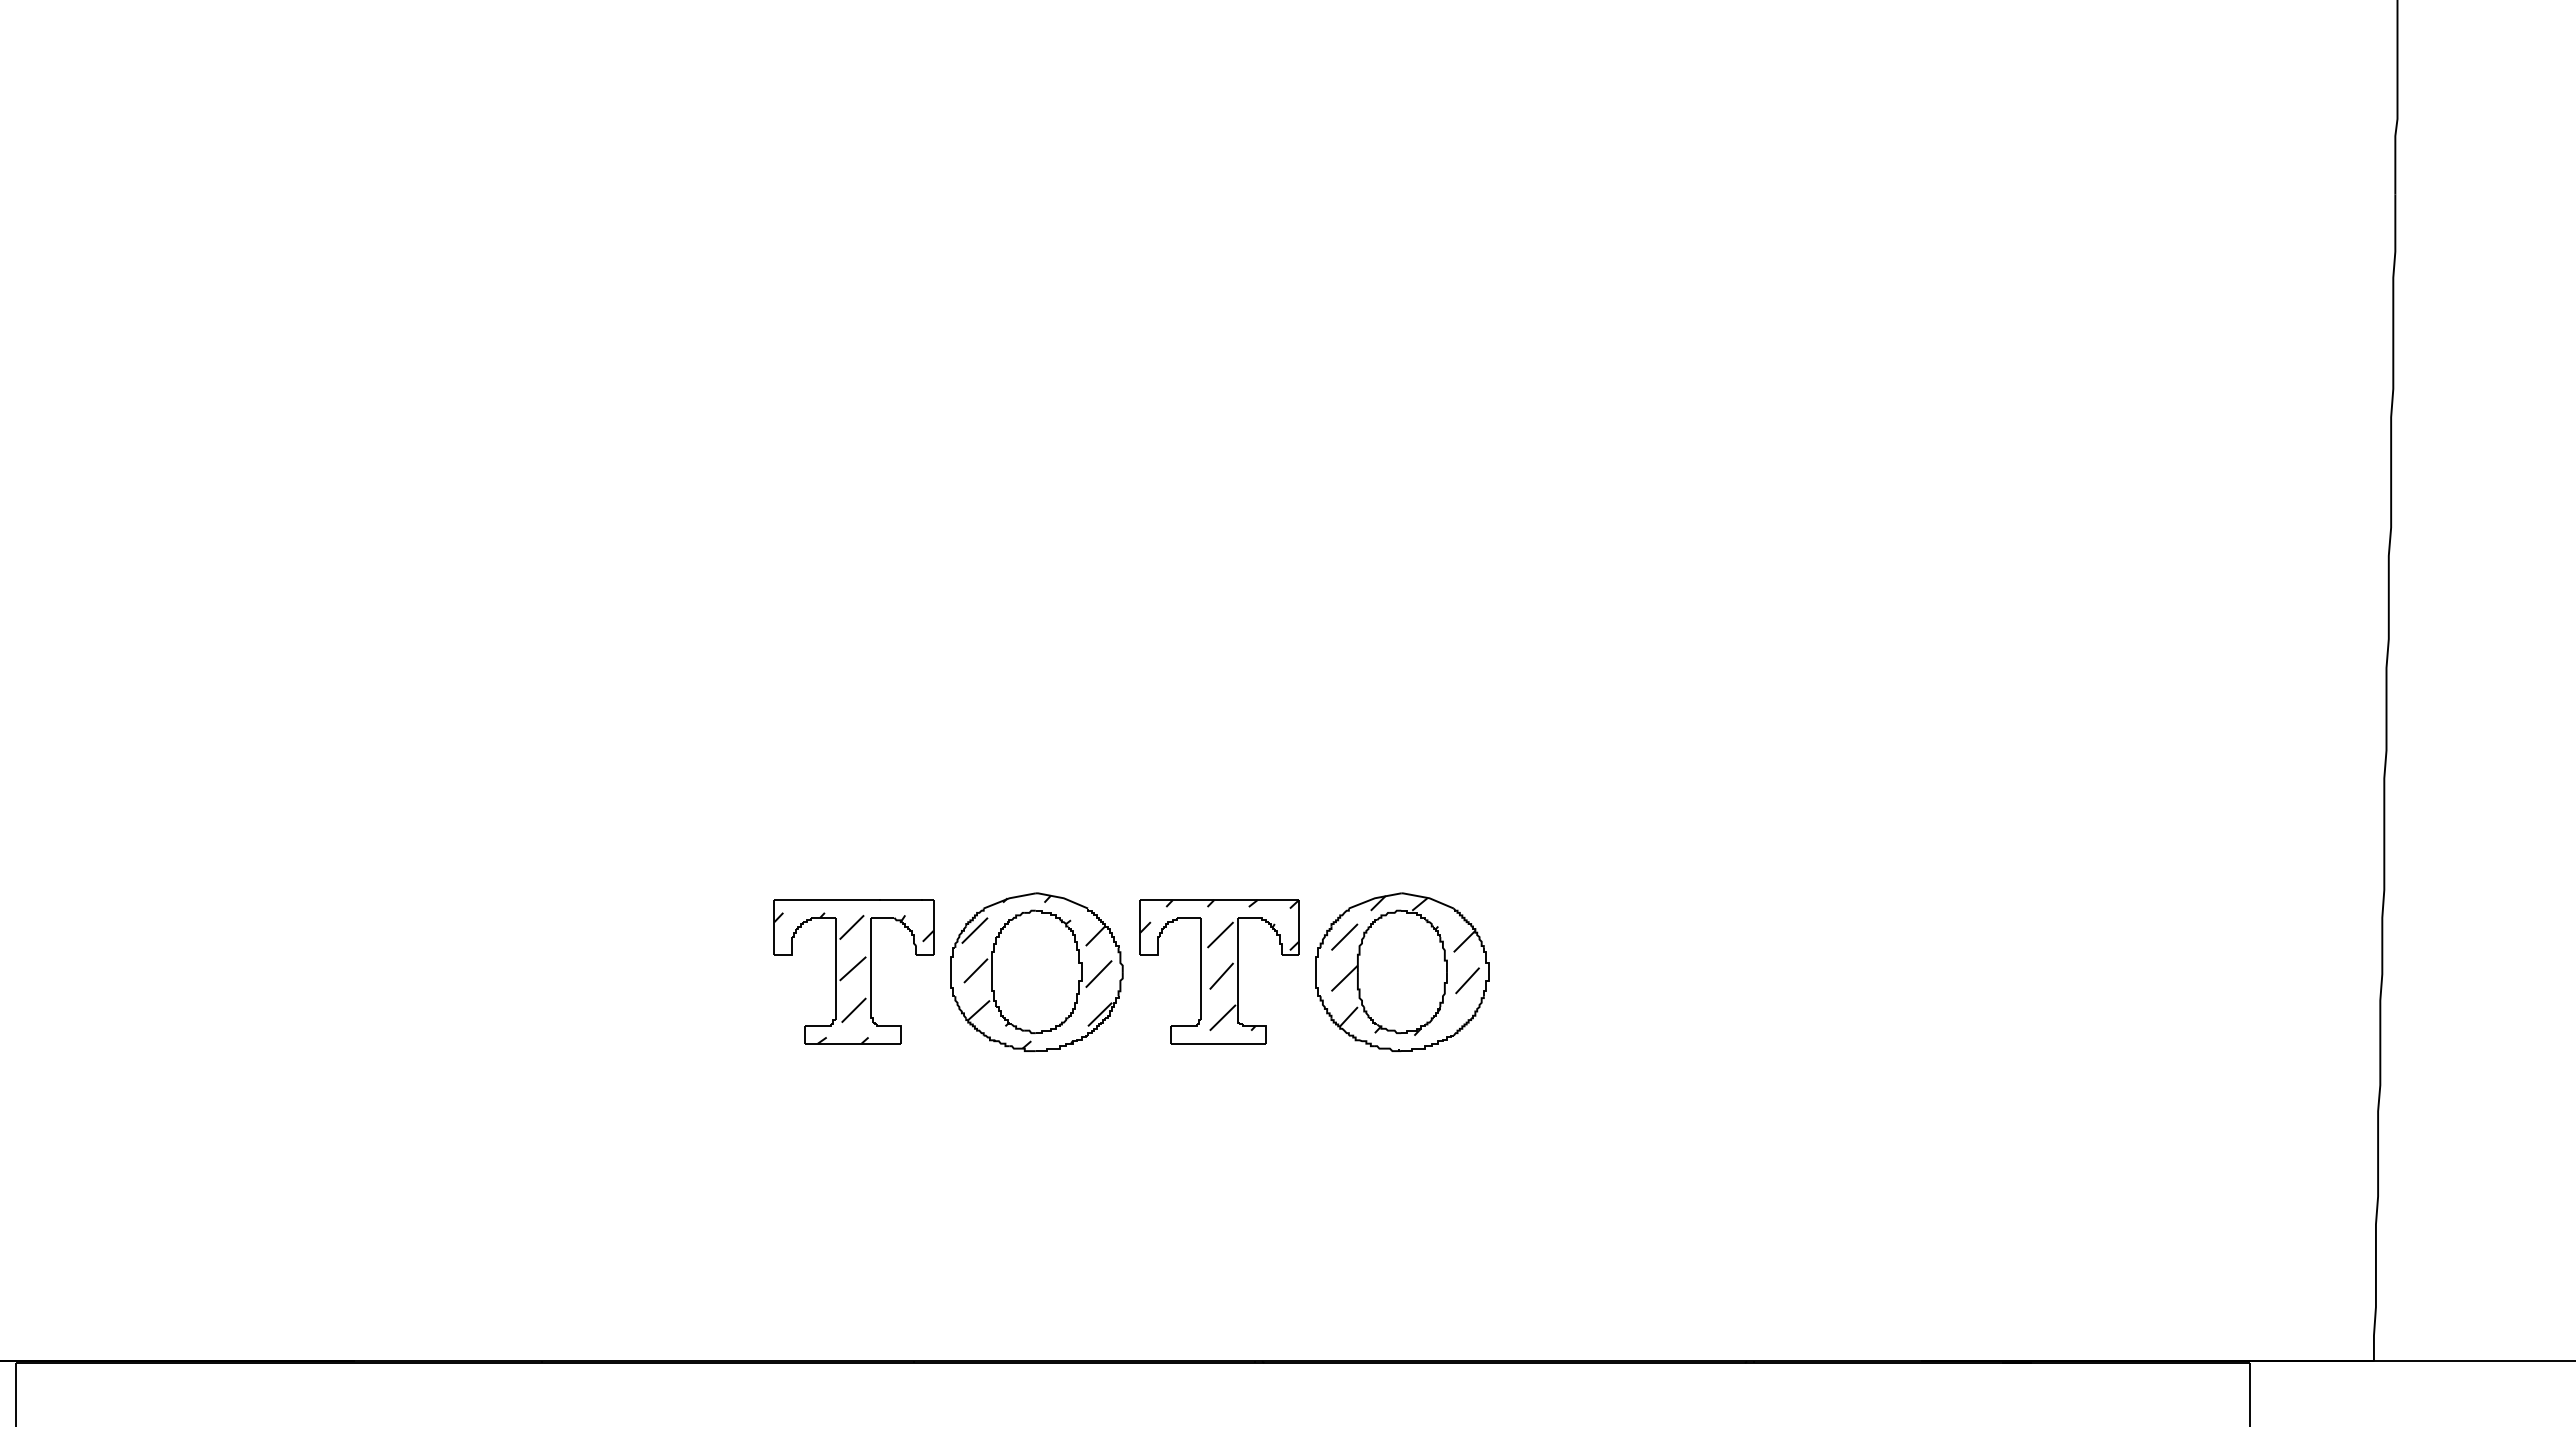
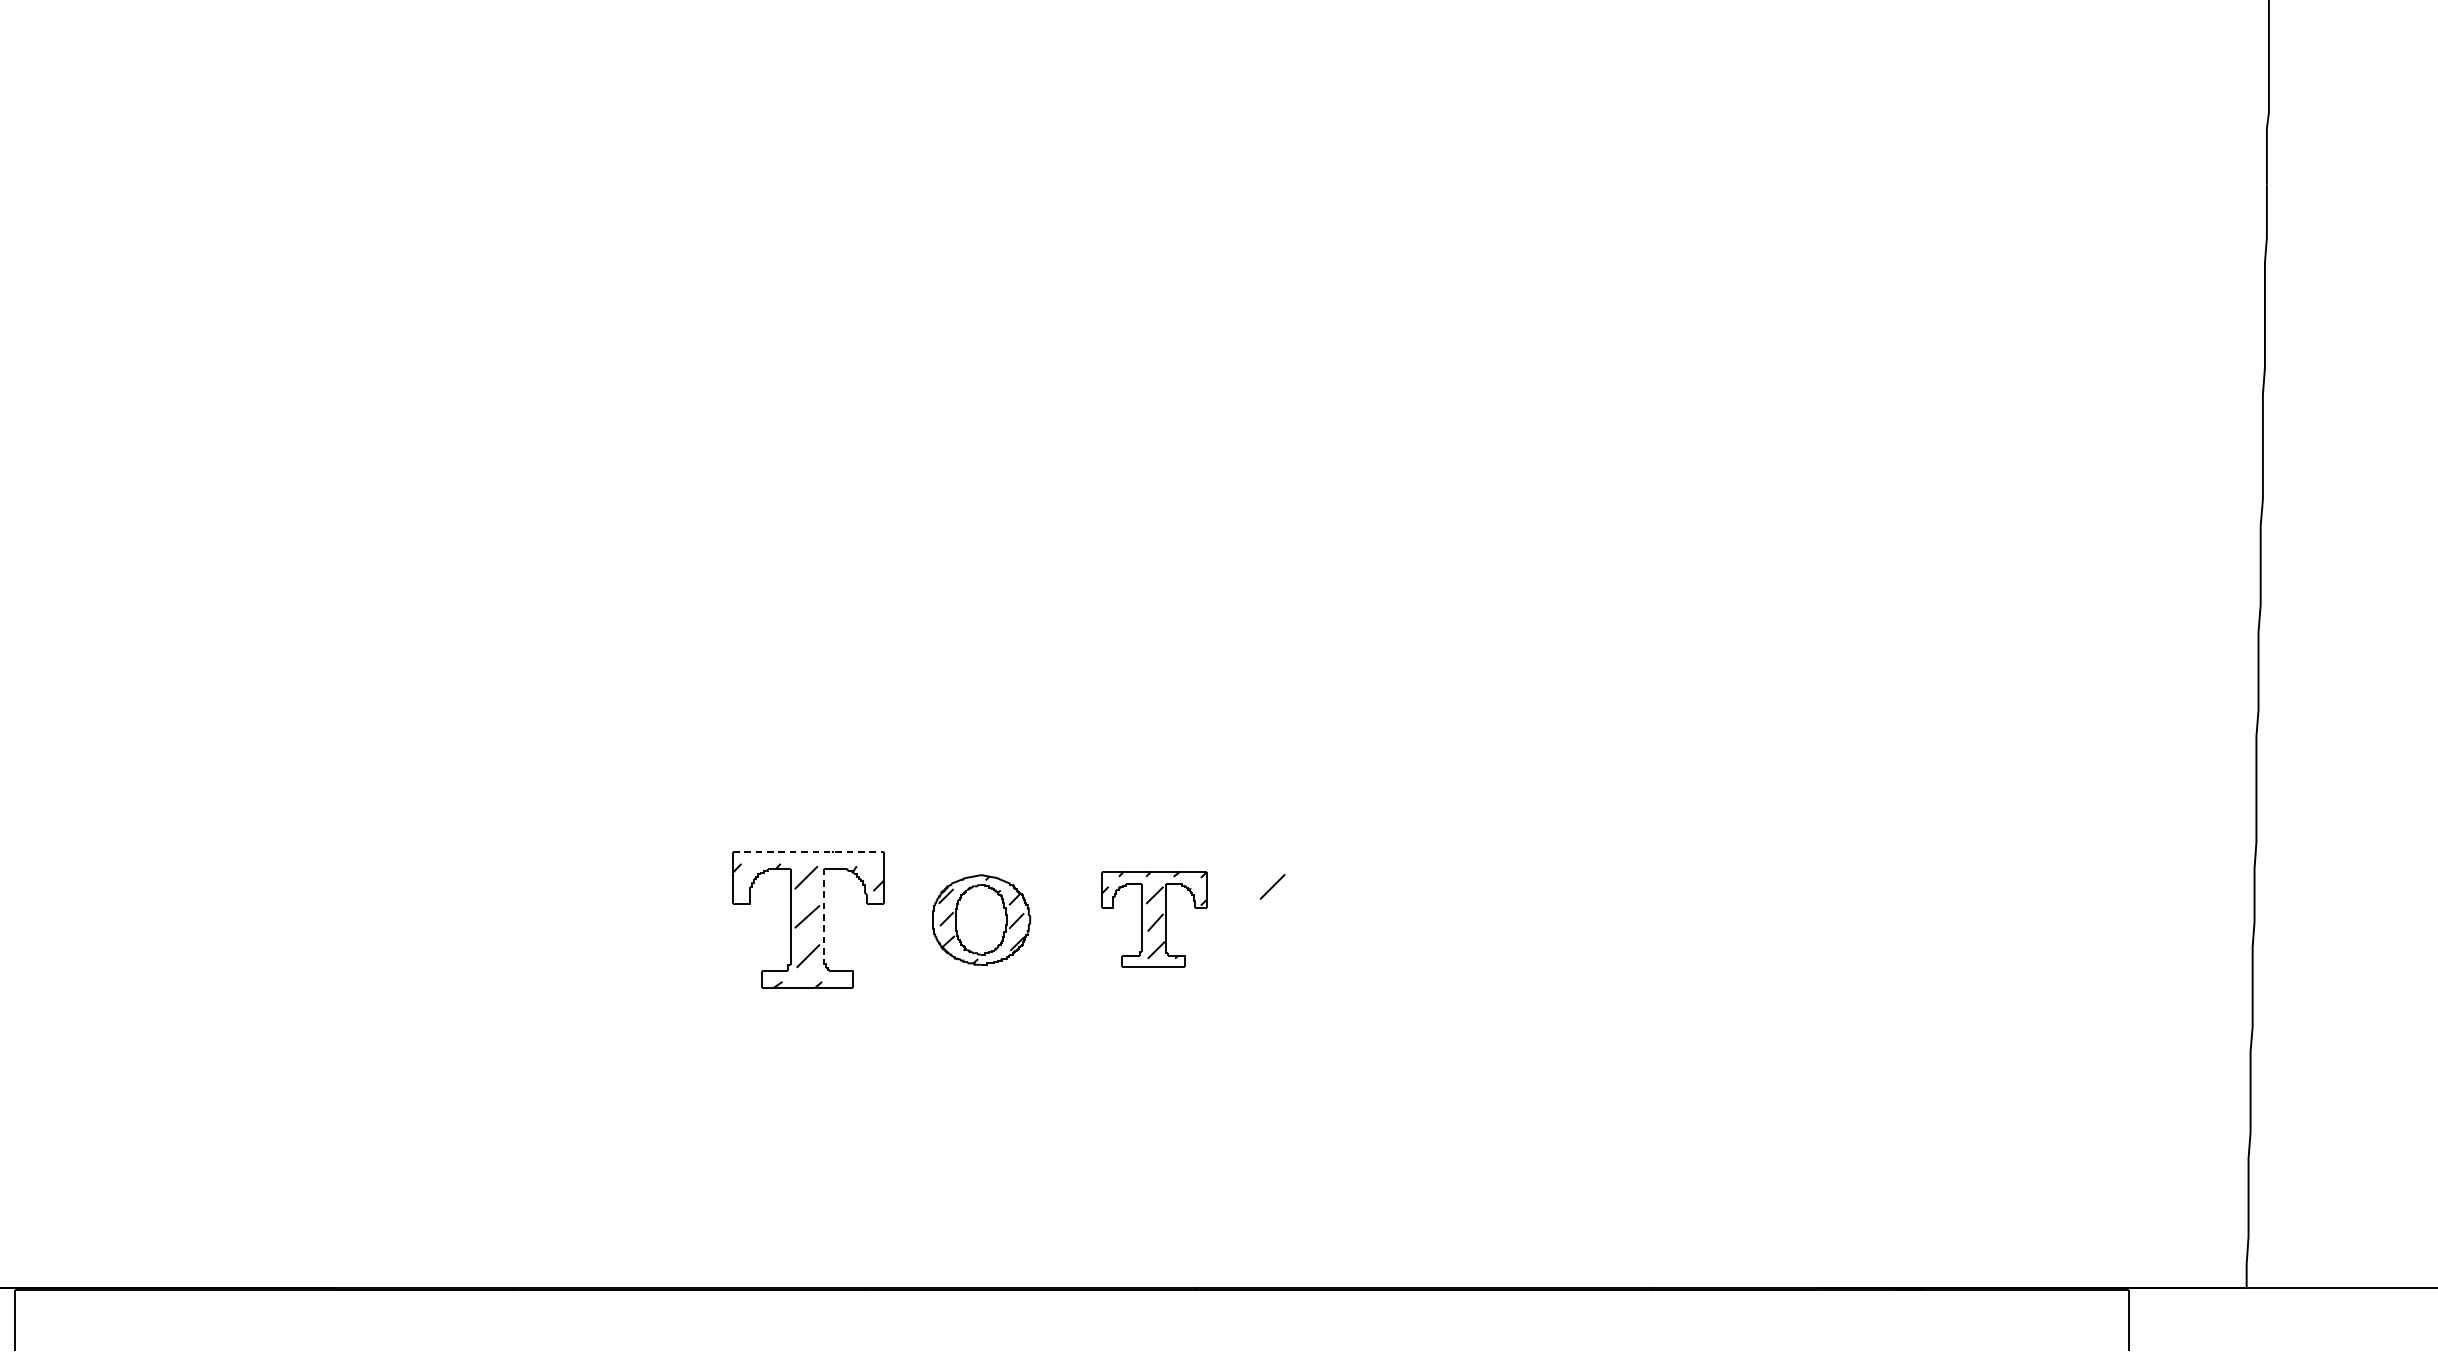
line: (854, 900) -> (808, 852), solid -> dashed
line: (870, 966) -> (823, 914), solid -> dashed
part: (1036, 971) -> (981, 919), size x0.6
part: (1219, 971) -> (1154, 919), size x0.7
part: (1402, 971) -> (1327, 919), removed

